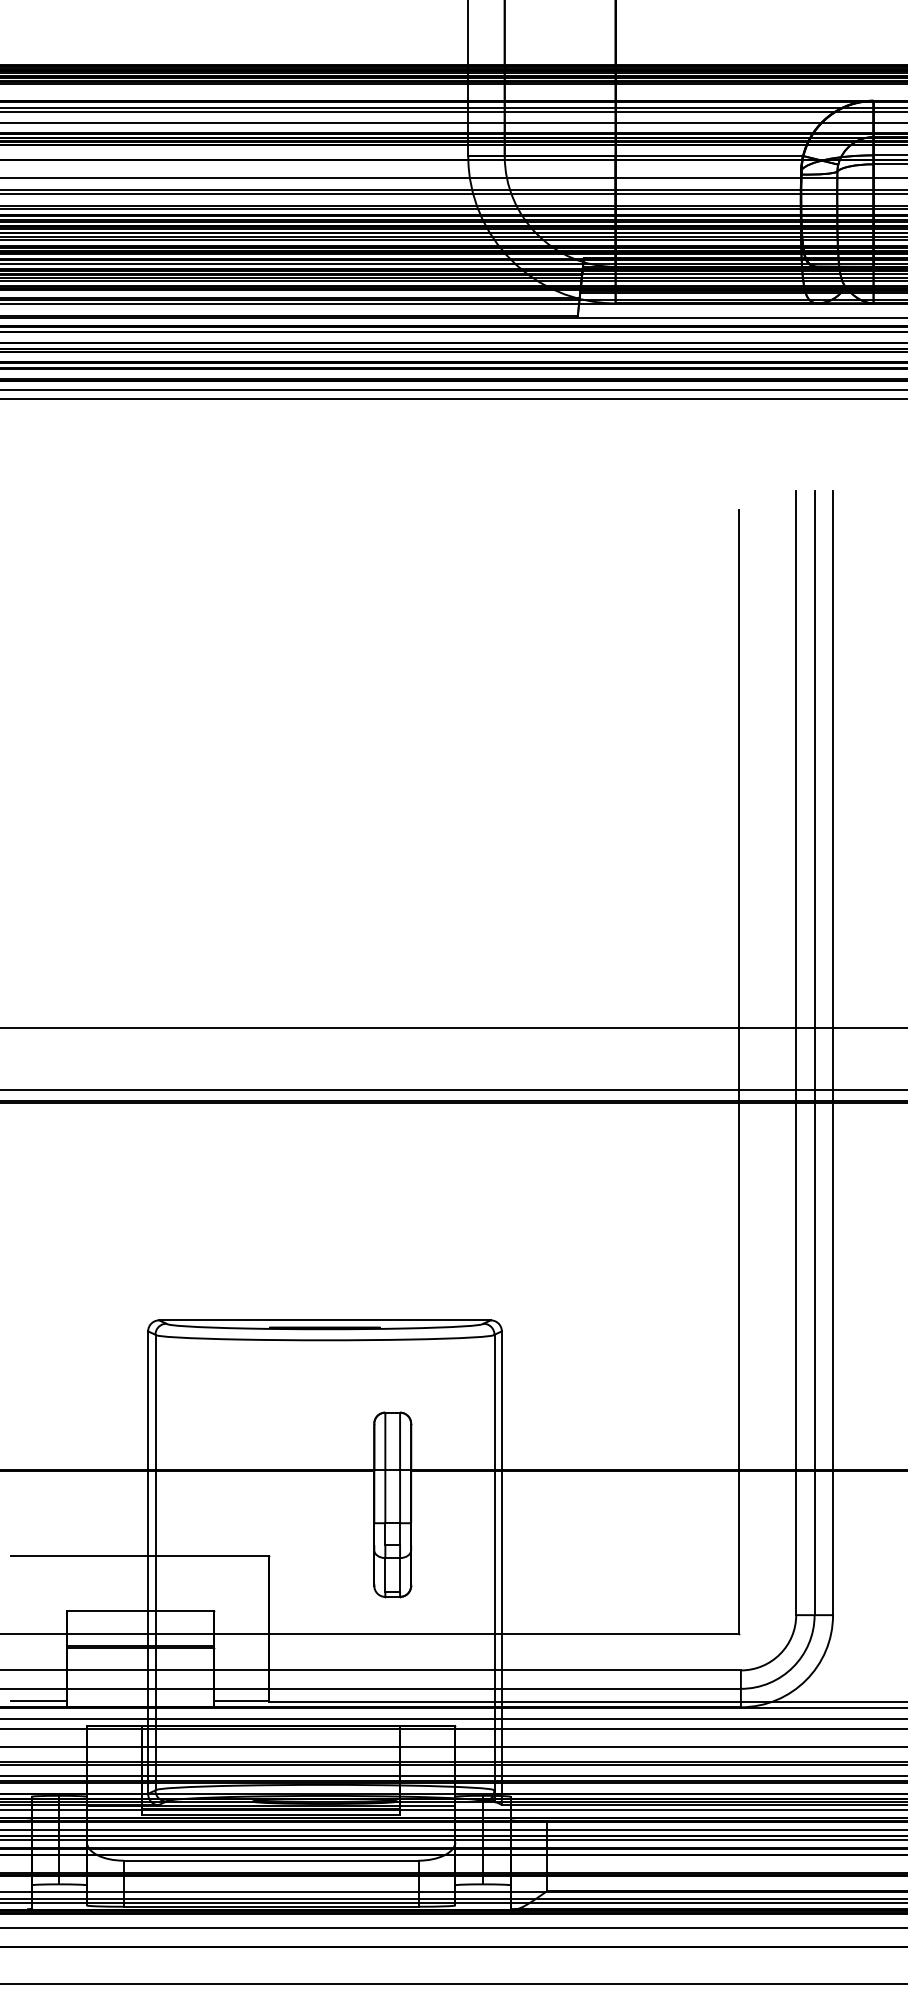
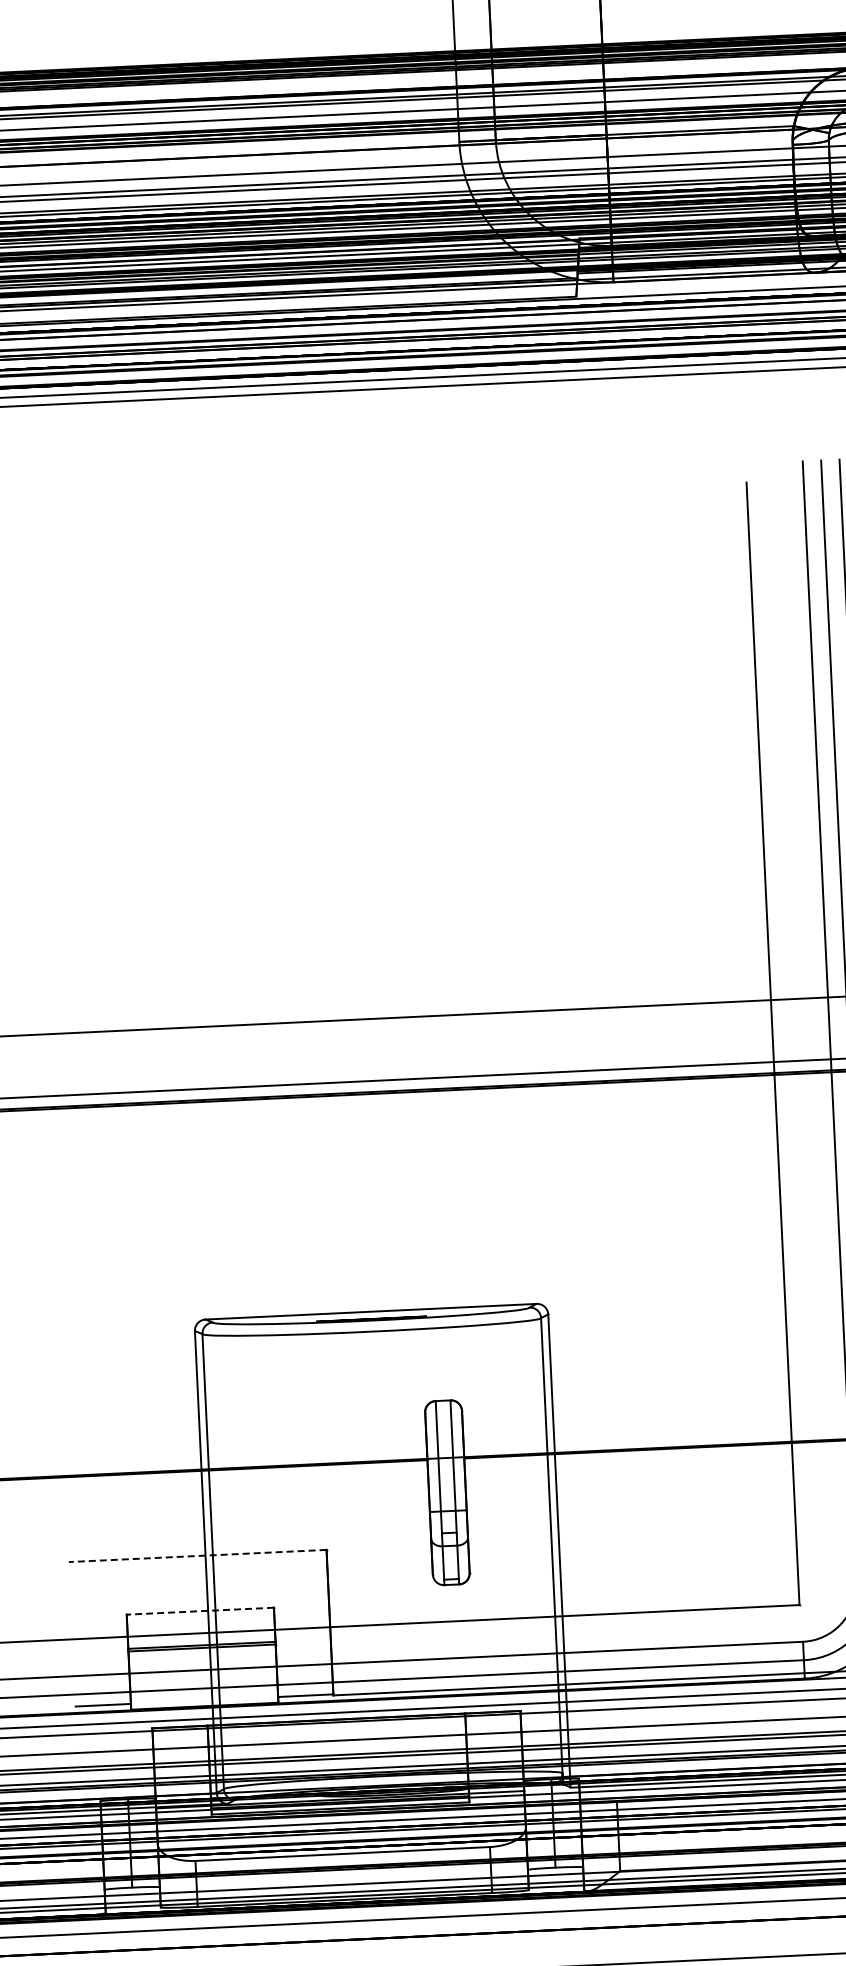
line: (140, 1556) -> (197, 1556), solid -> dashed
line: (140, 1611) -> (200, 1611), solid -> dashed

